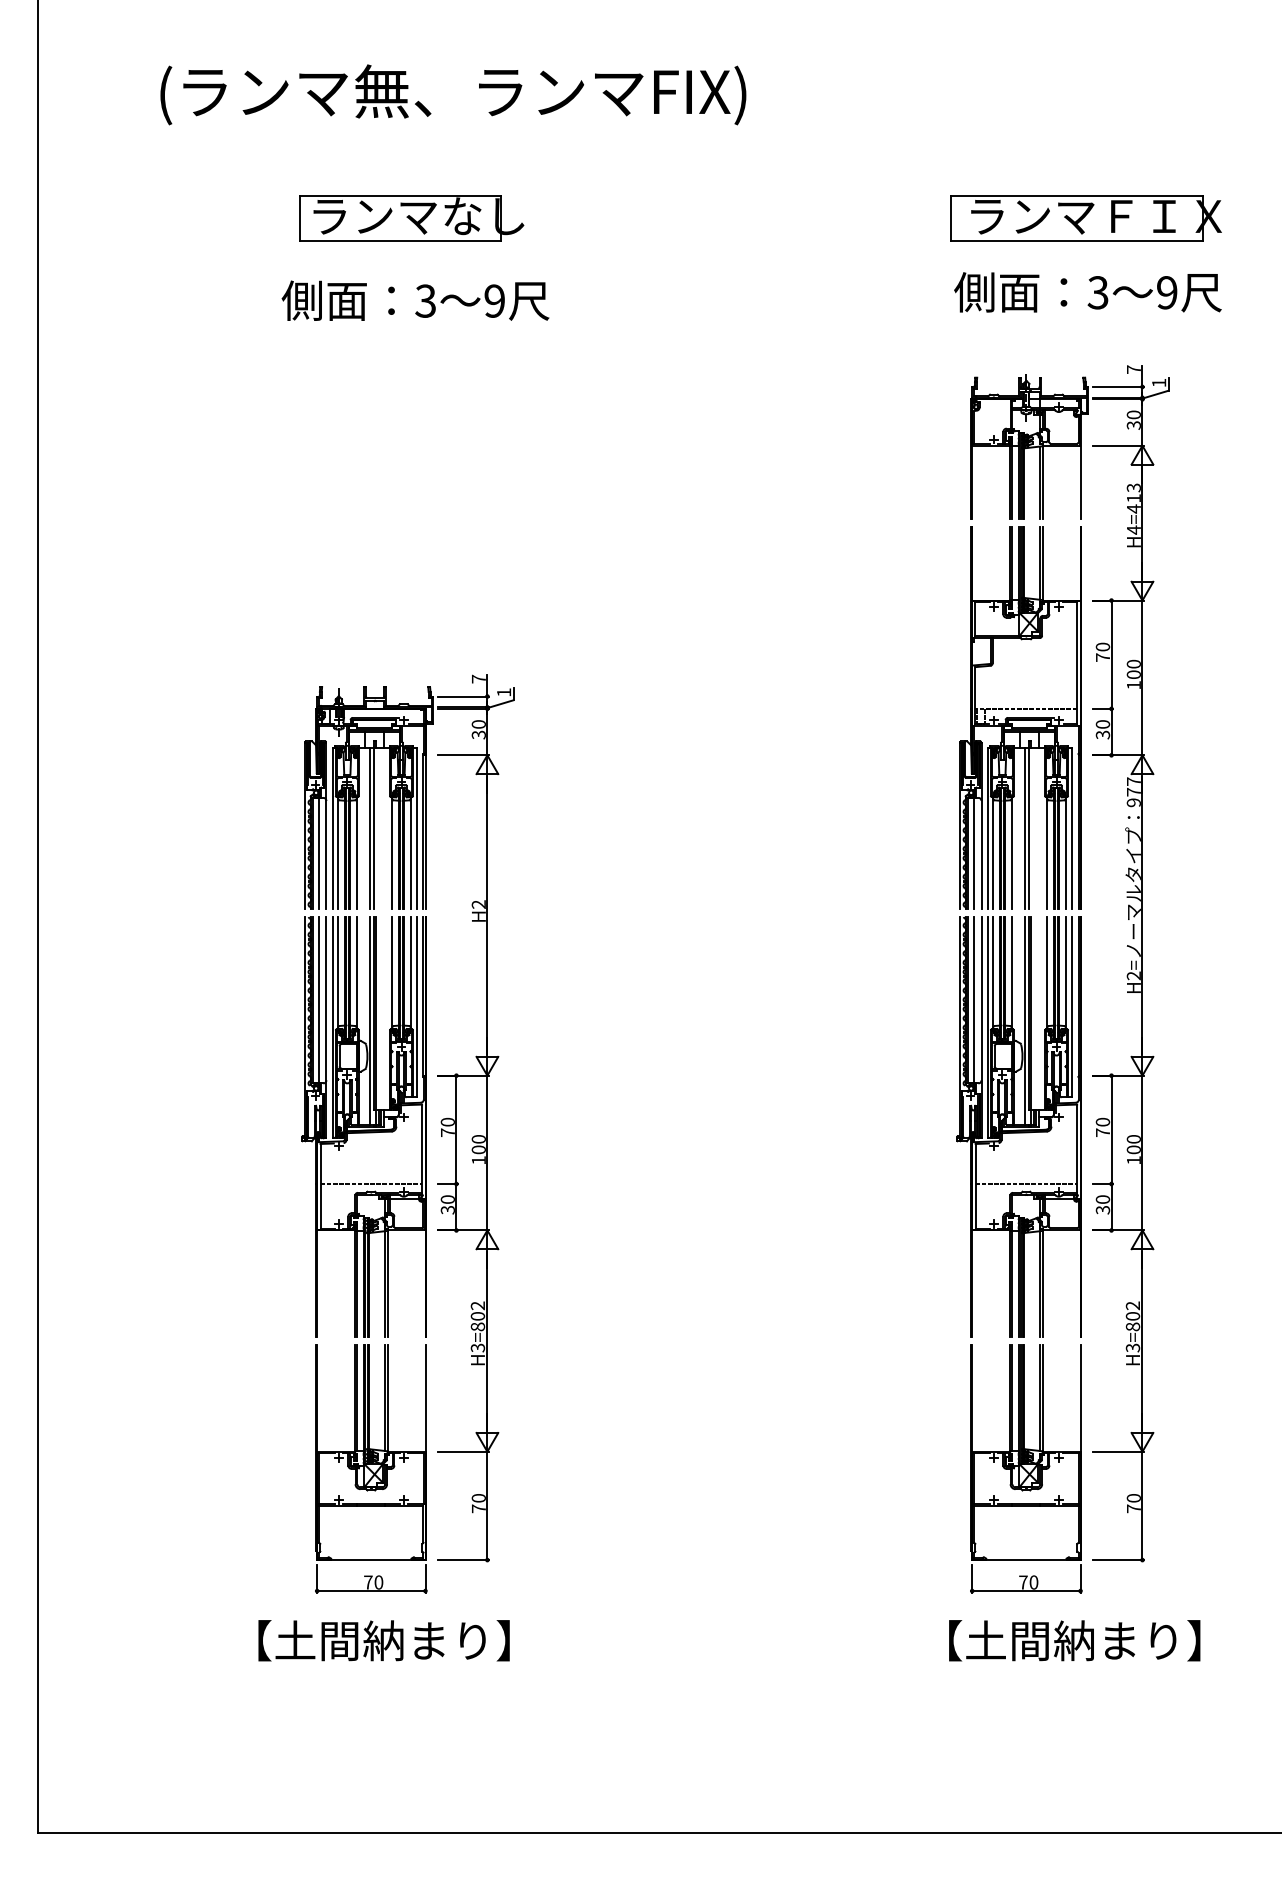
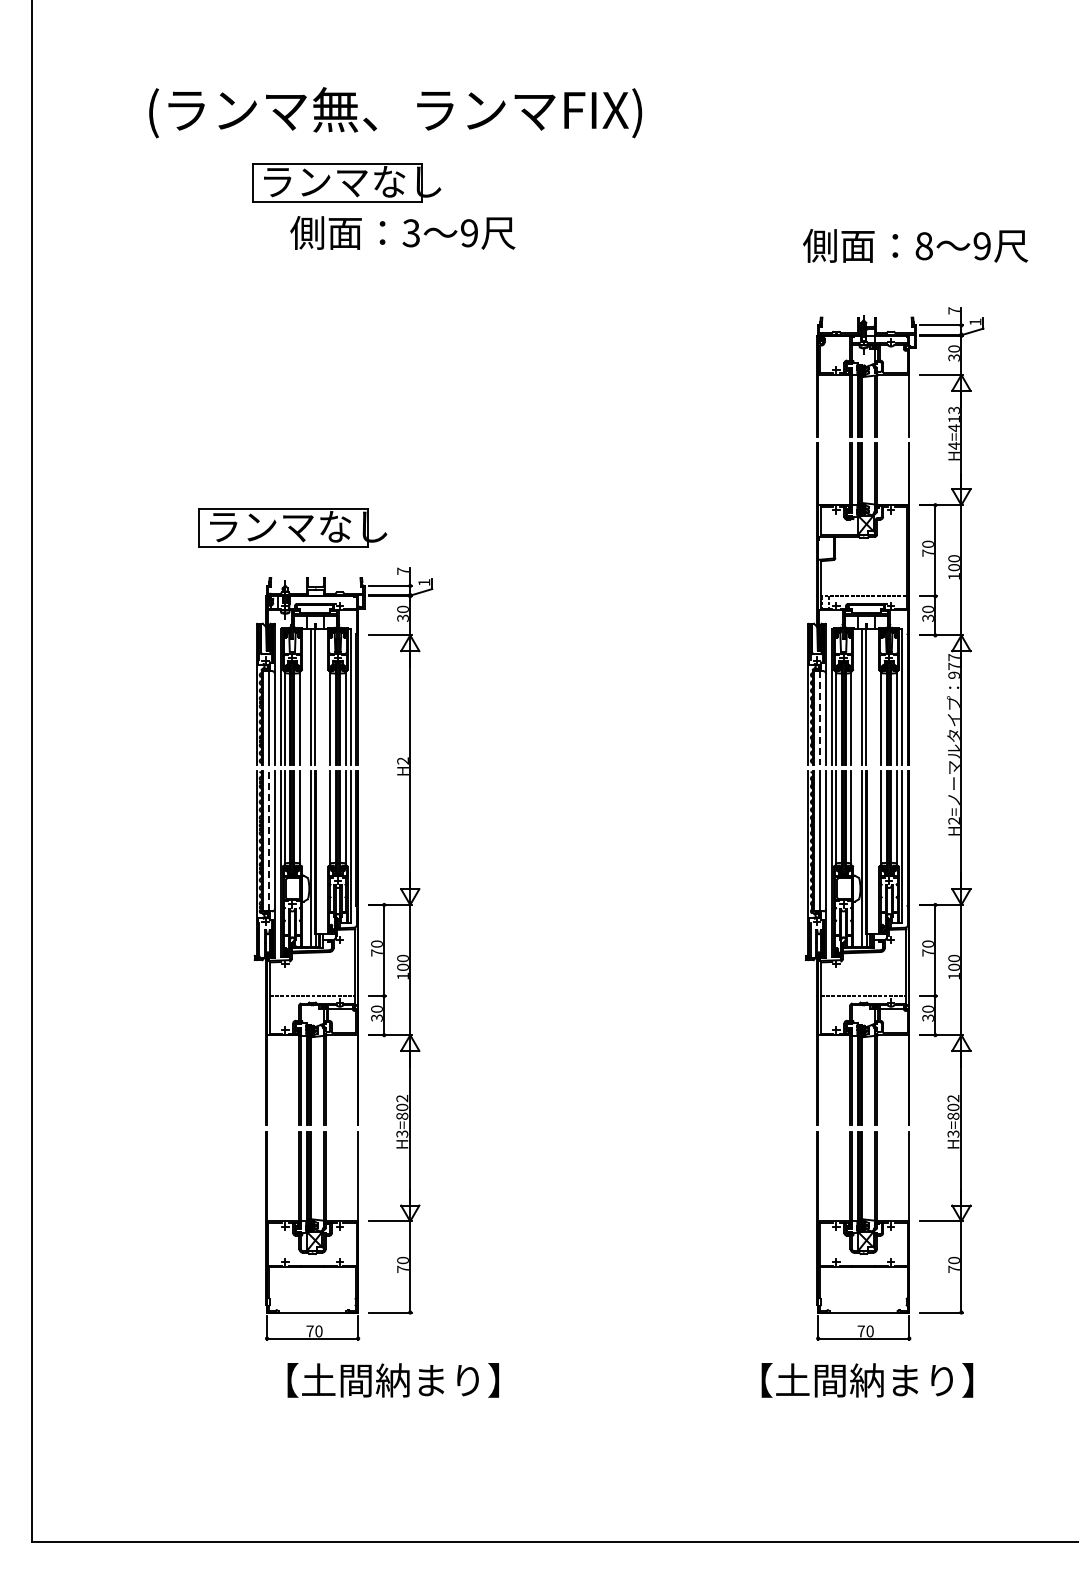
text: (453, 94) -> (395, 112), moved
part: (1086, 217) -> (914, 182), removed
text: (1097, 293) -> (923, 246), 3 -> 8
text: (415, 300) -> (402, 232), moved
part: (347, 627) -> (292, 527), added
line: (973, 854) -> (819, 718), solid -> dashed
line: (318, 1000) -> (268, 841), solid -> dashed
text: (383, 1640) -> (392, 1380), moved
text: (1074, 1640) -> (867, 1380), moved

